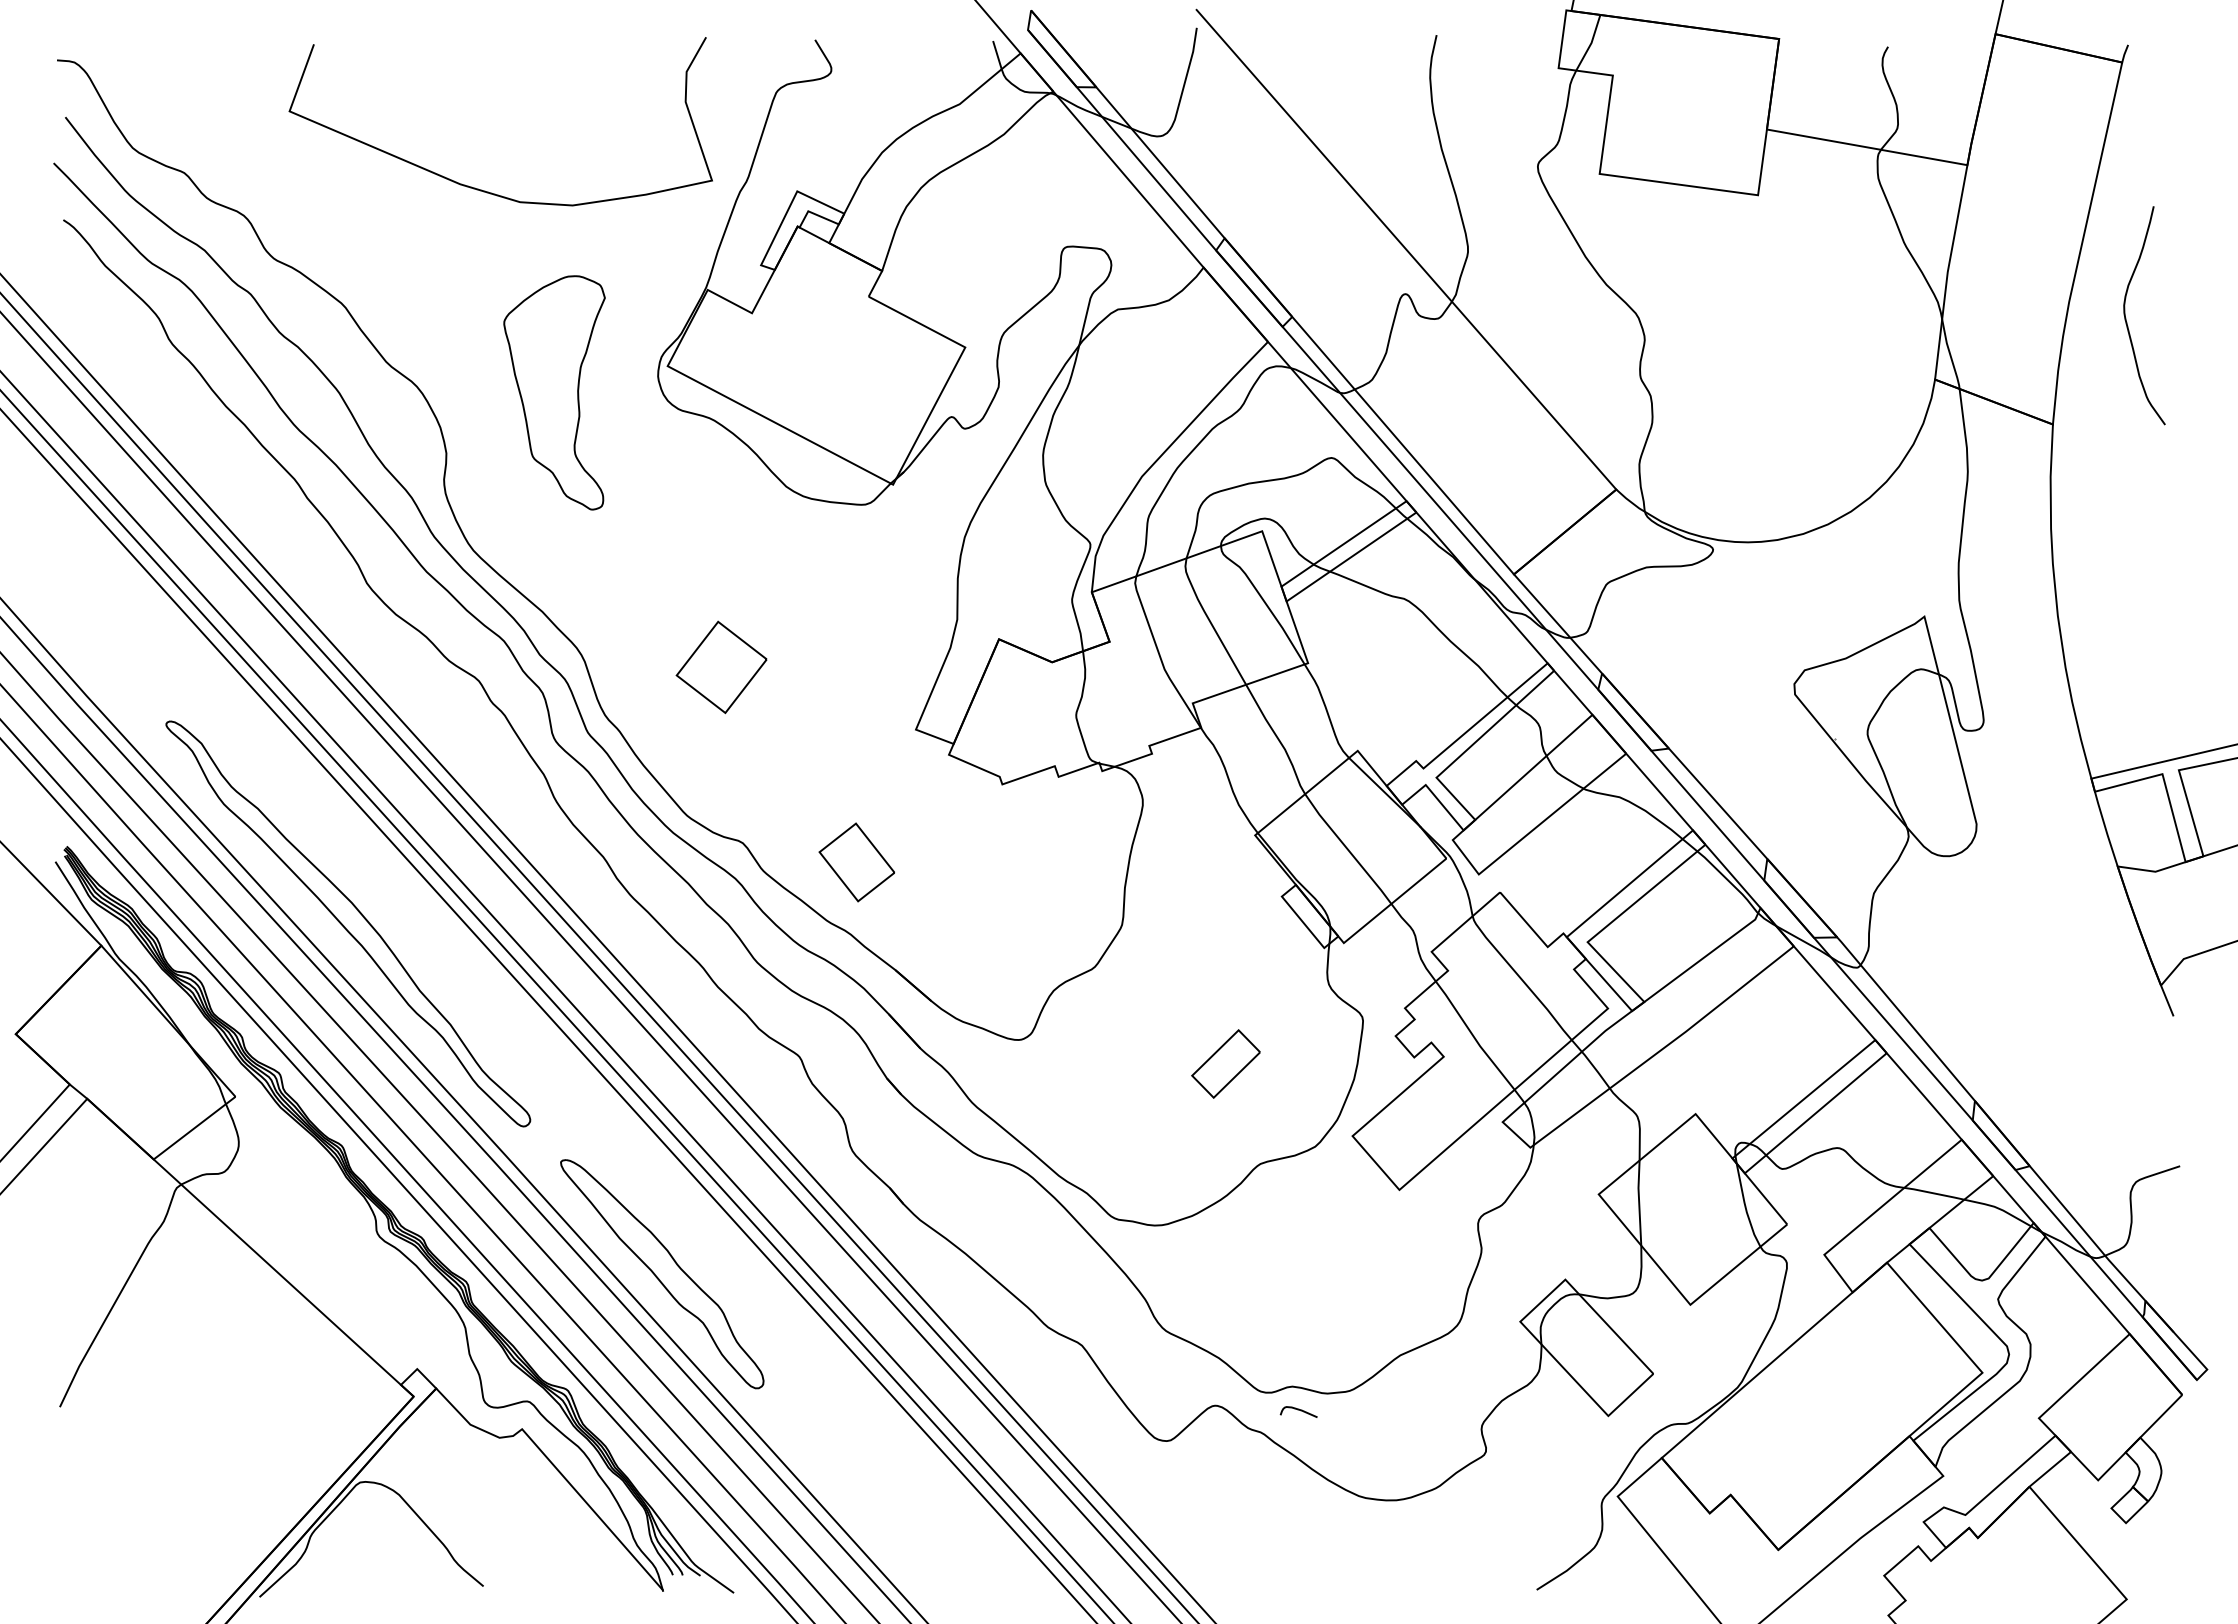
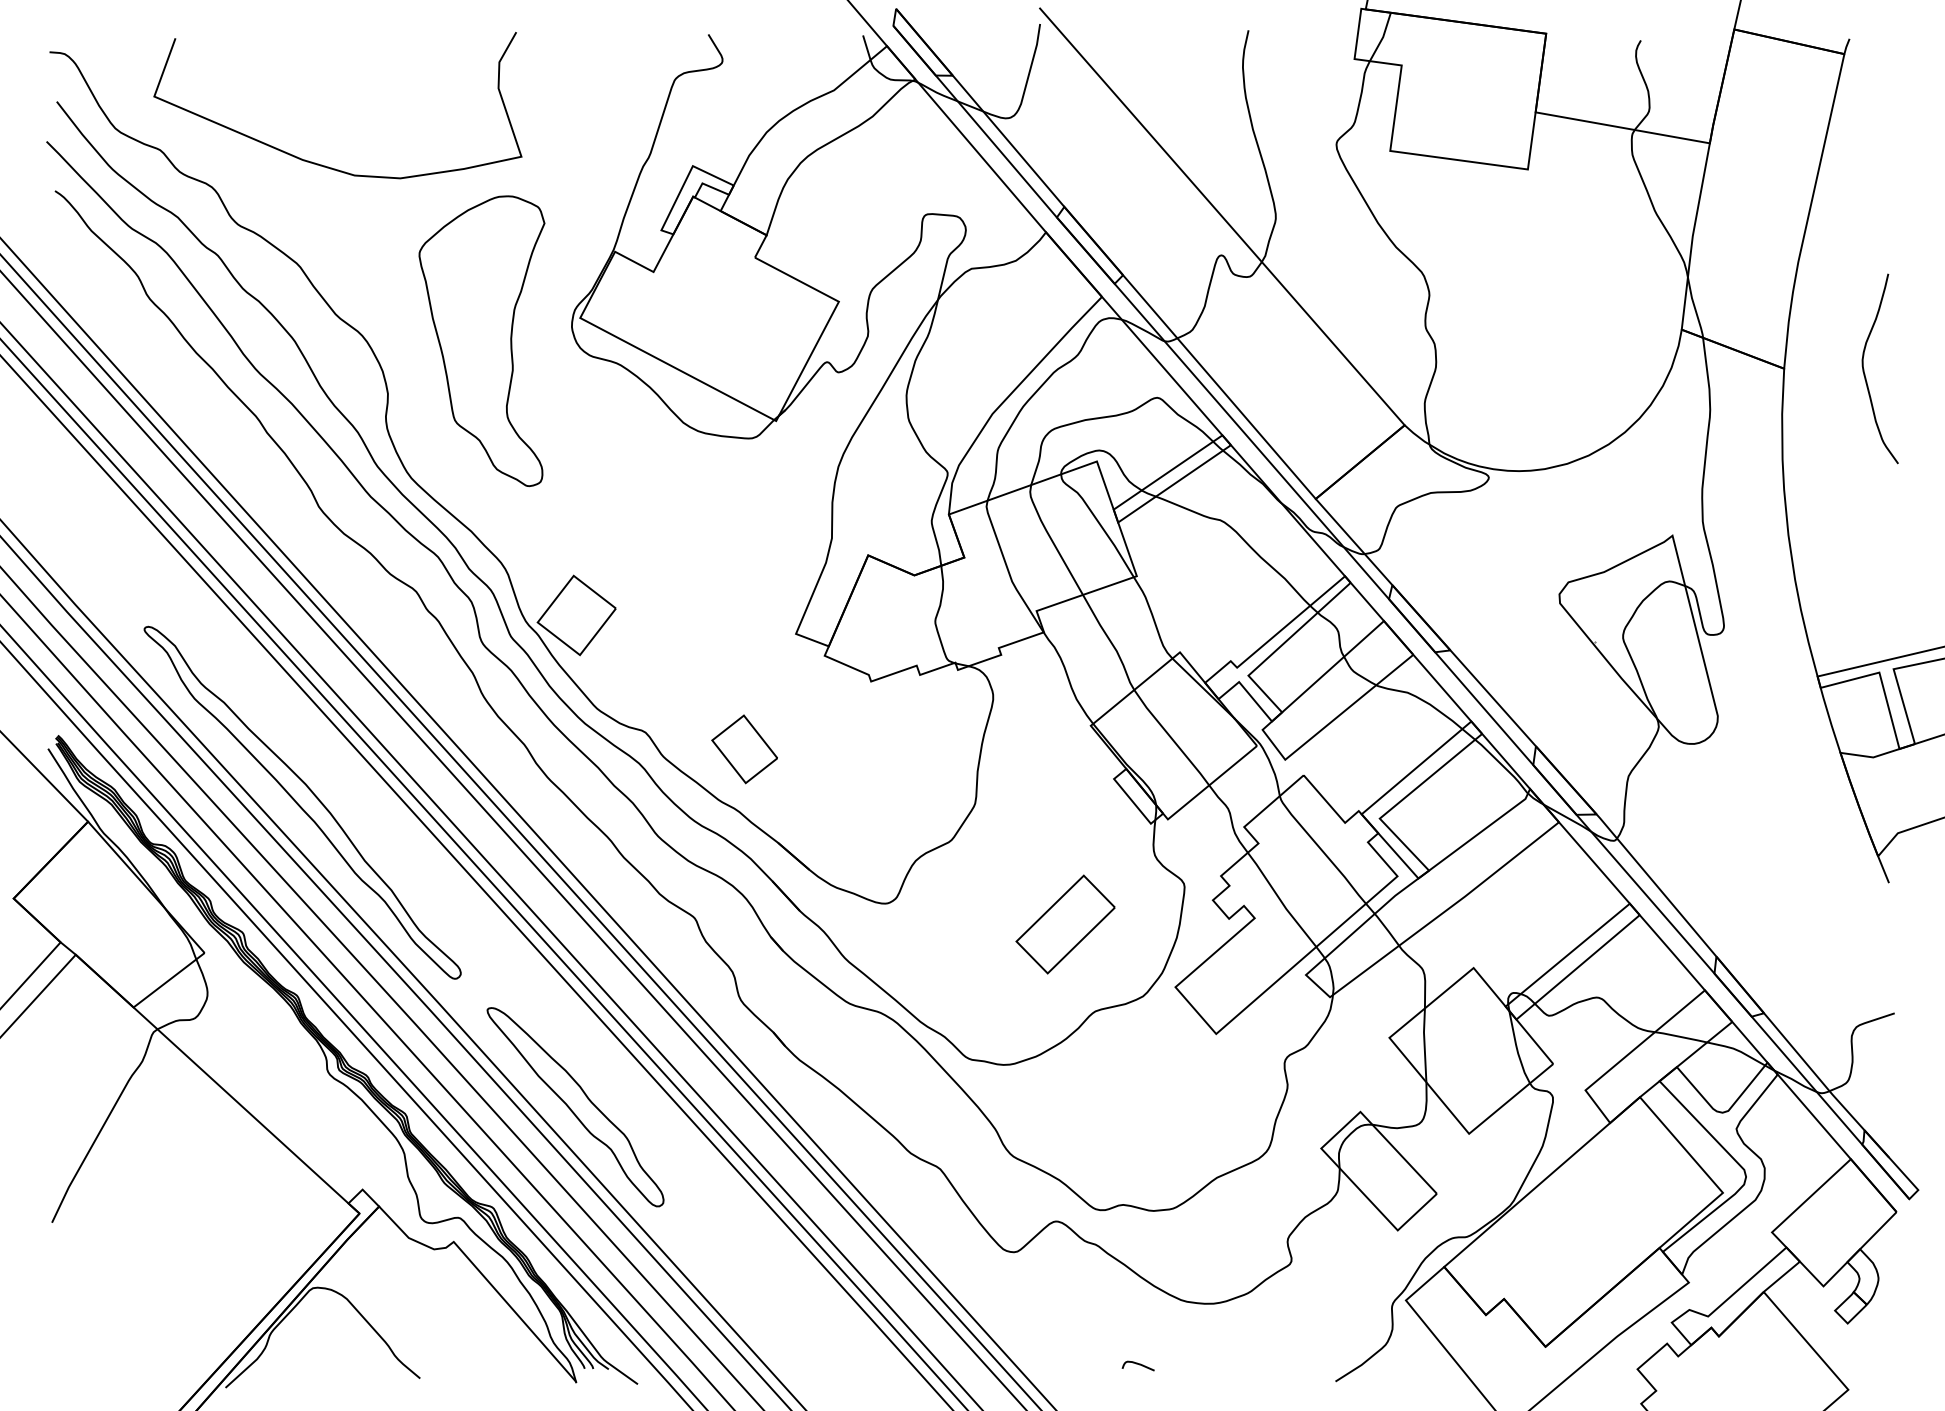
curve: (478, 188) -> (318, 163), moved
curve: (2126, 318) -> (1864, 371), moved
part: (554, 392) -> (481, 340), size x1.43
part: (721, 667) -> (576, 615), moved
part: (1225, 1063) -> (1065, 924), size x1.67
curve: (1298, 1410) -> (1138, 1364), moved

